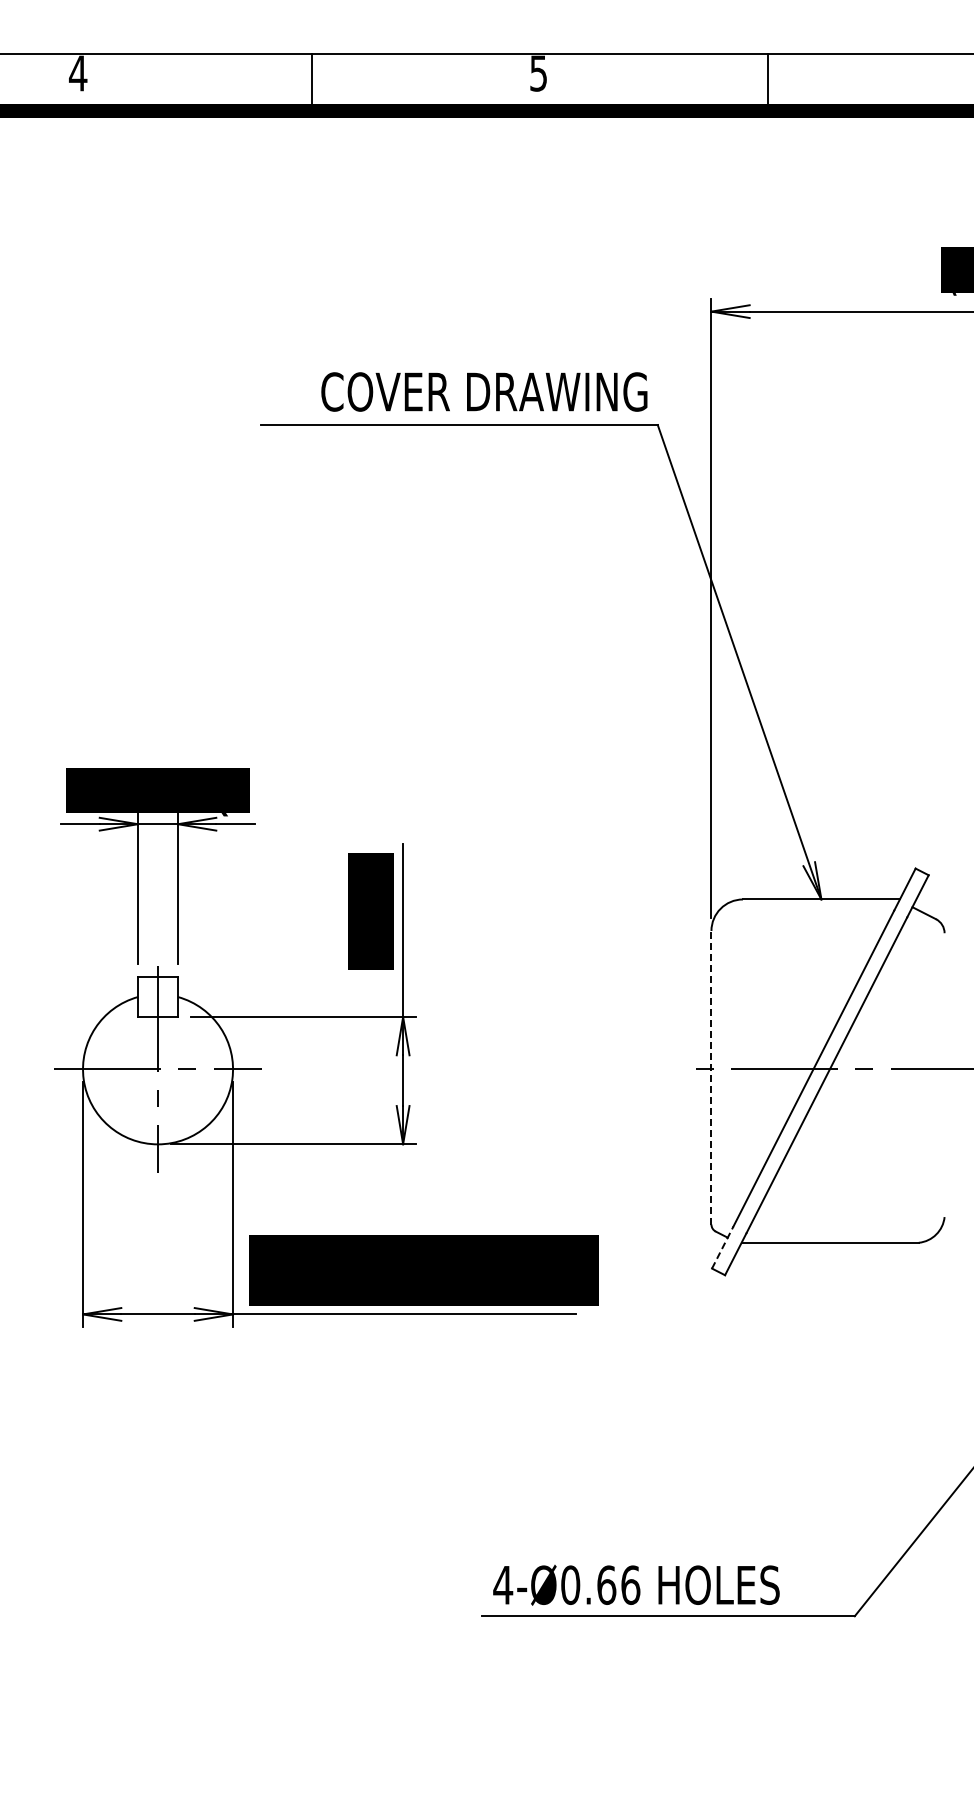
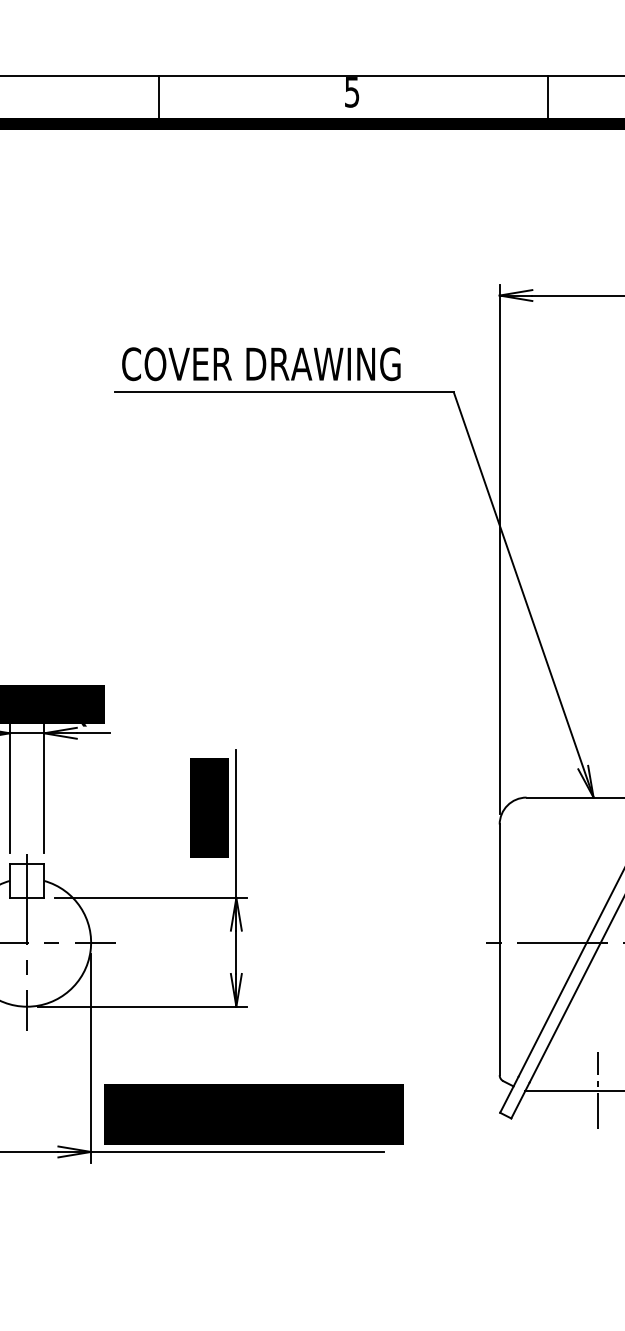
text: (484, 391) -> (261, 363), moved
line: (711, 1077) -> (499, 949), dashed -> solid
line: (826, 1242) -> (597, 1090), added
line: (722, 1247) -> (509, 1094), dashed -> solid

